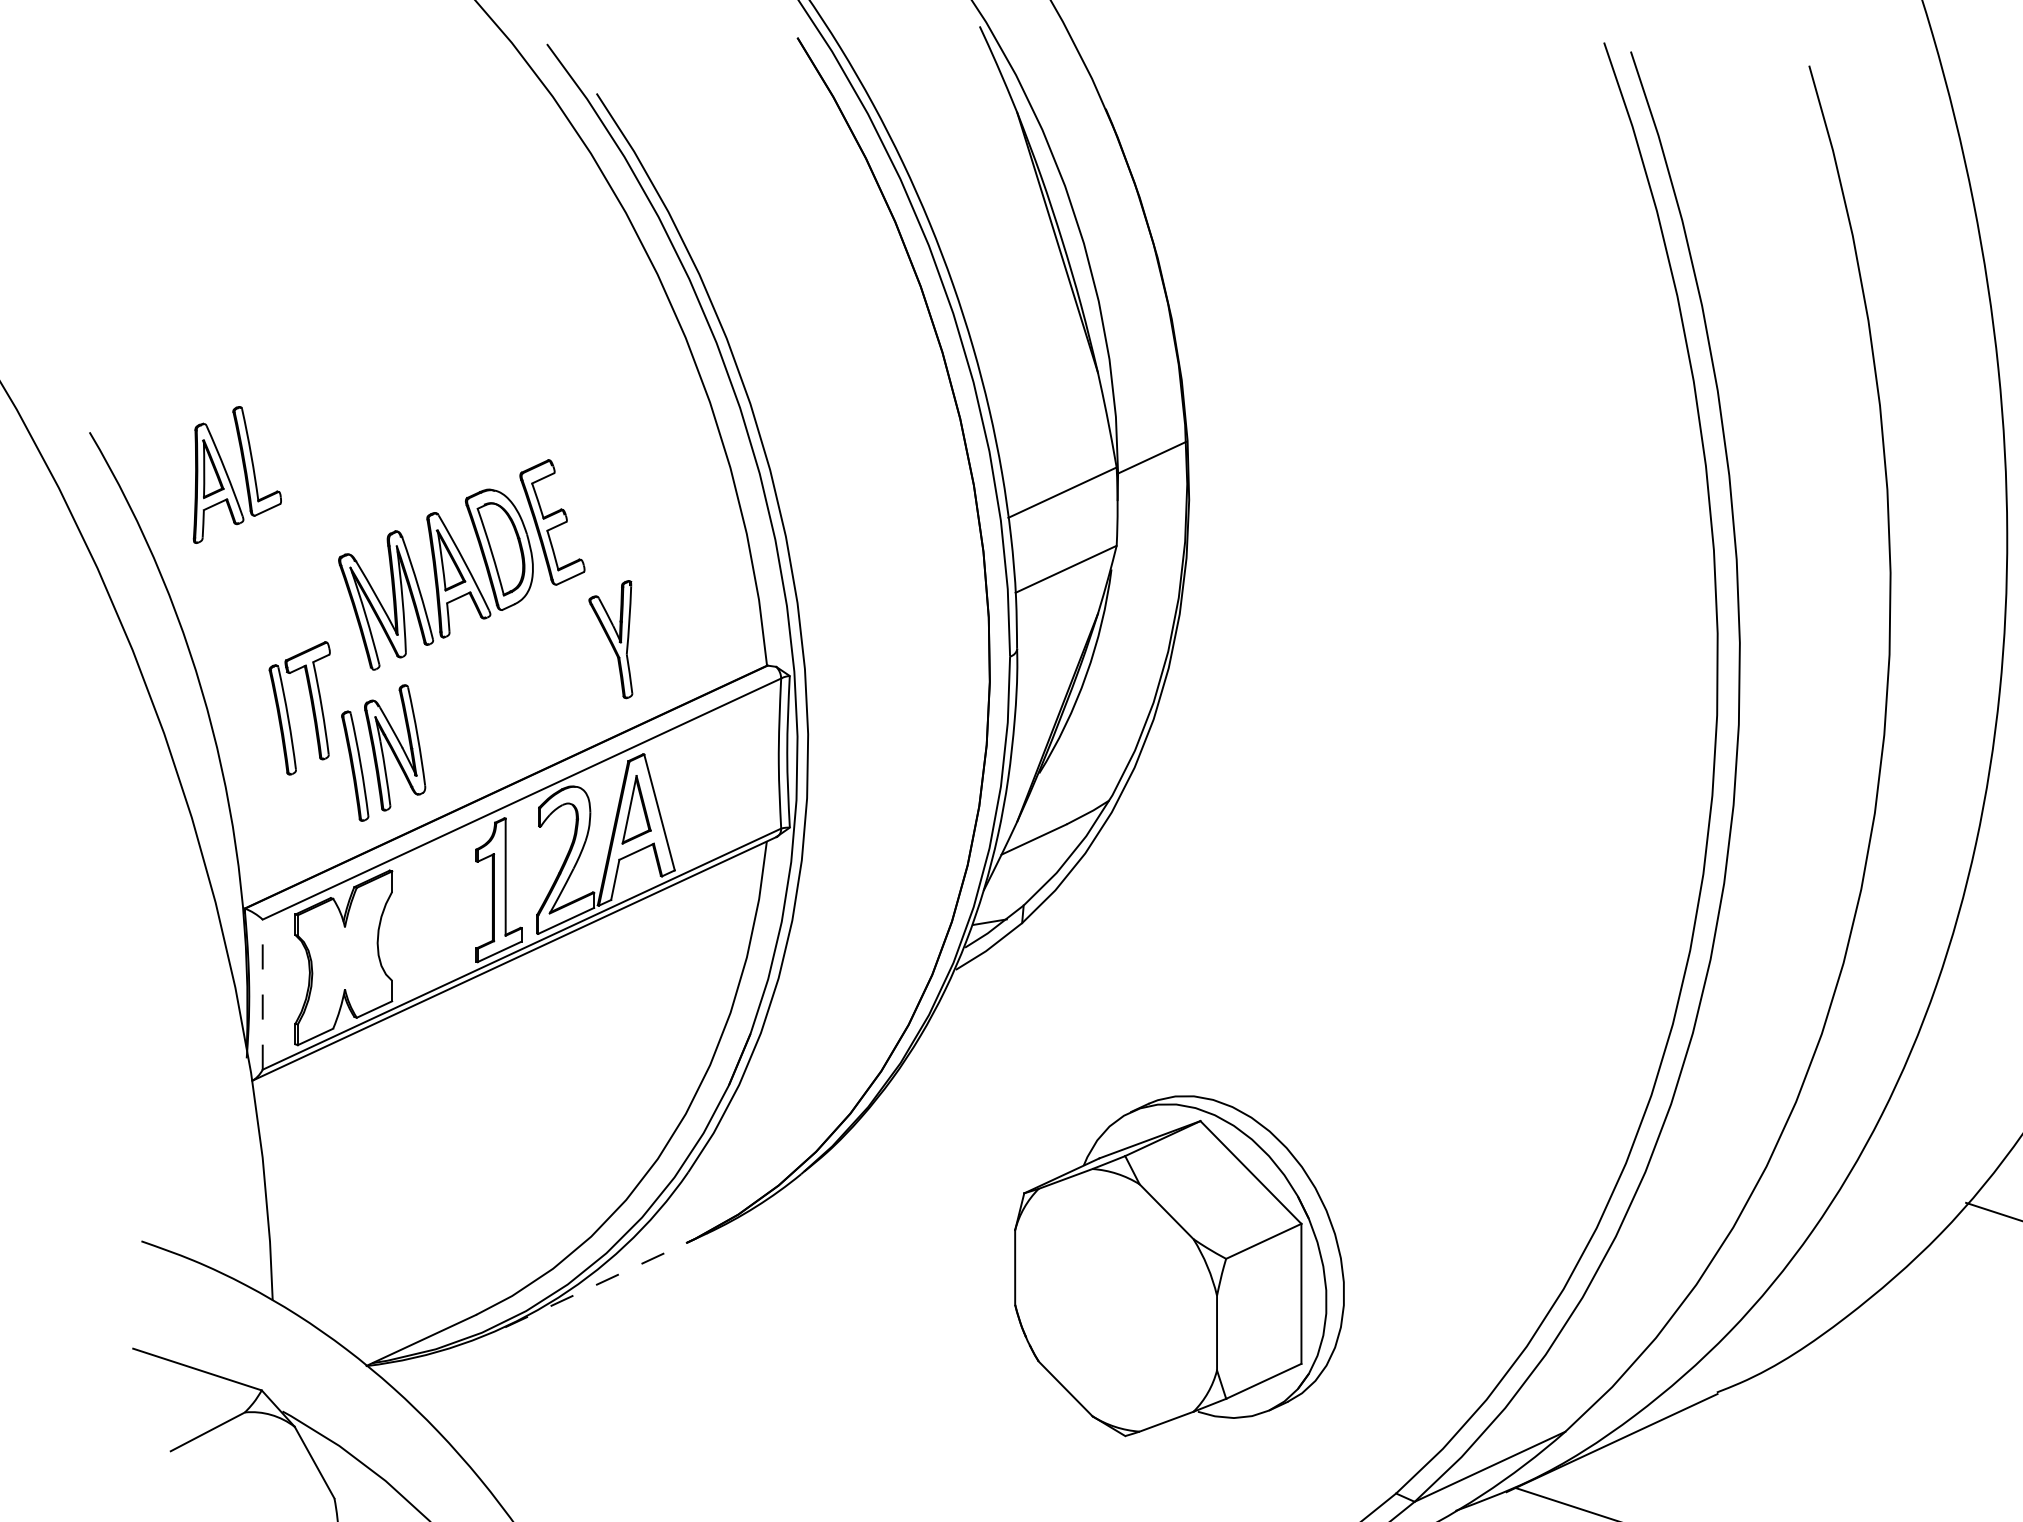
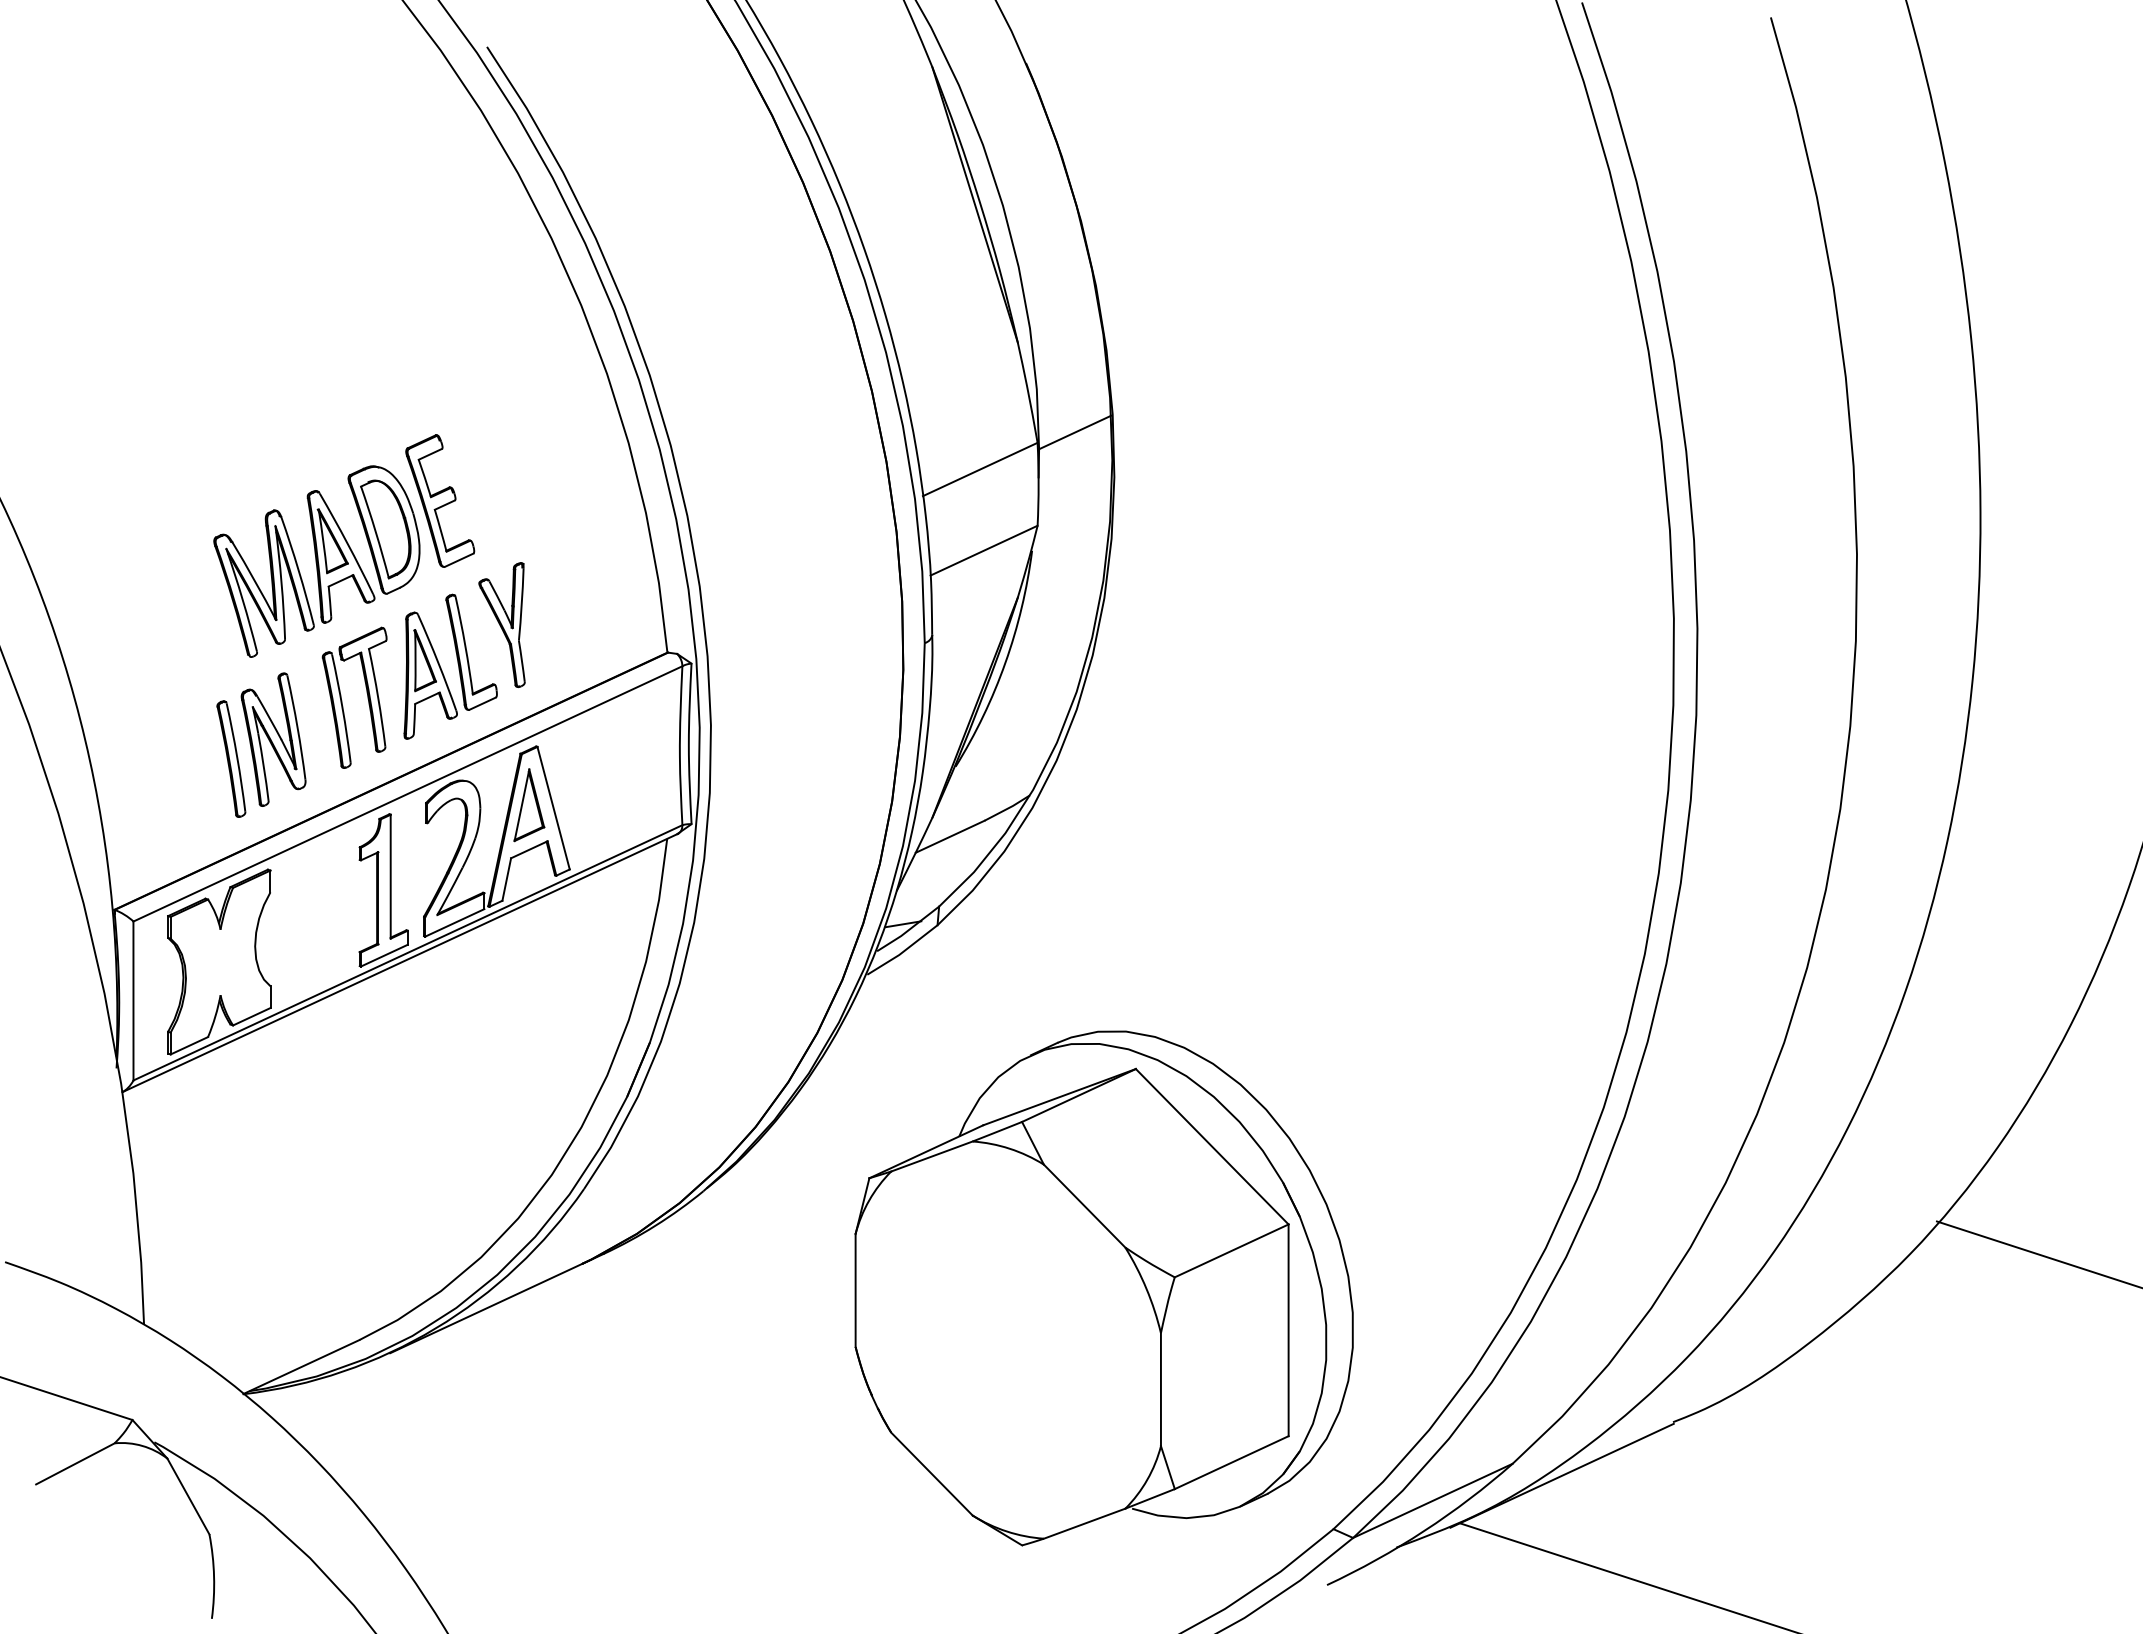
part: (243, 471) -> (457, 663), moved
part: (288, 710) -> (342, 700), moved
line: (262, 994) -> (133, 1000), dashed -> solid
part: (1178, 1266) -> (1103, 1288), size x1.43
line: (596, 1285) -> (486, 1308), dashed -> solid

